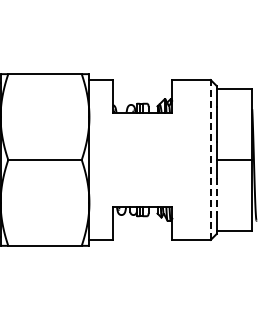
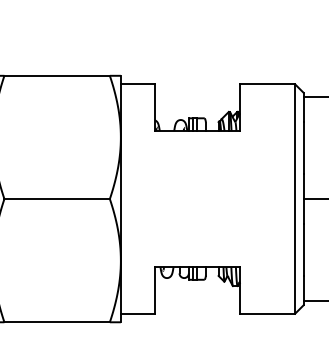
line: (210, 160) -> (294, 199), dashed -> solid
line: (216, 195) -> (303, 250), dashed -> solid

